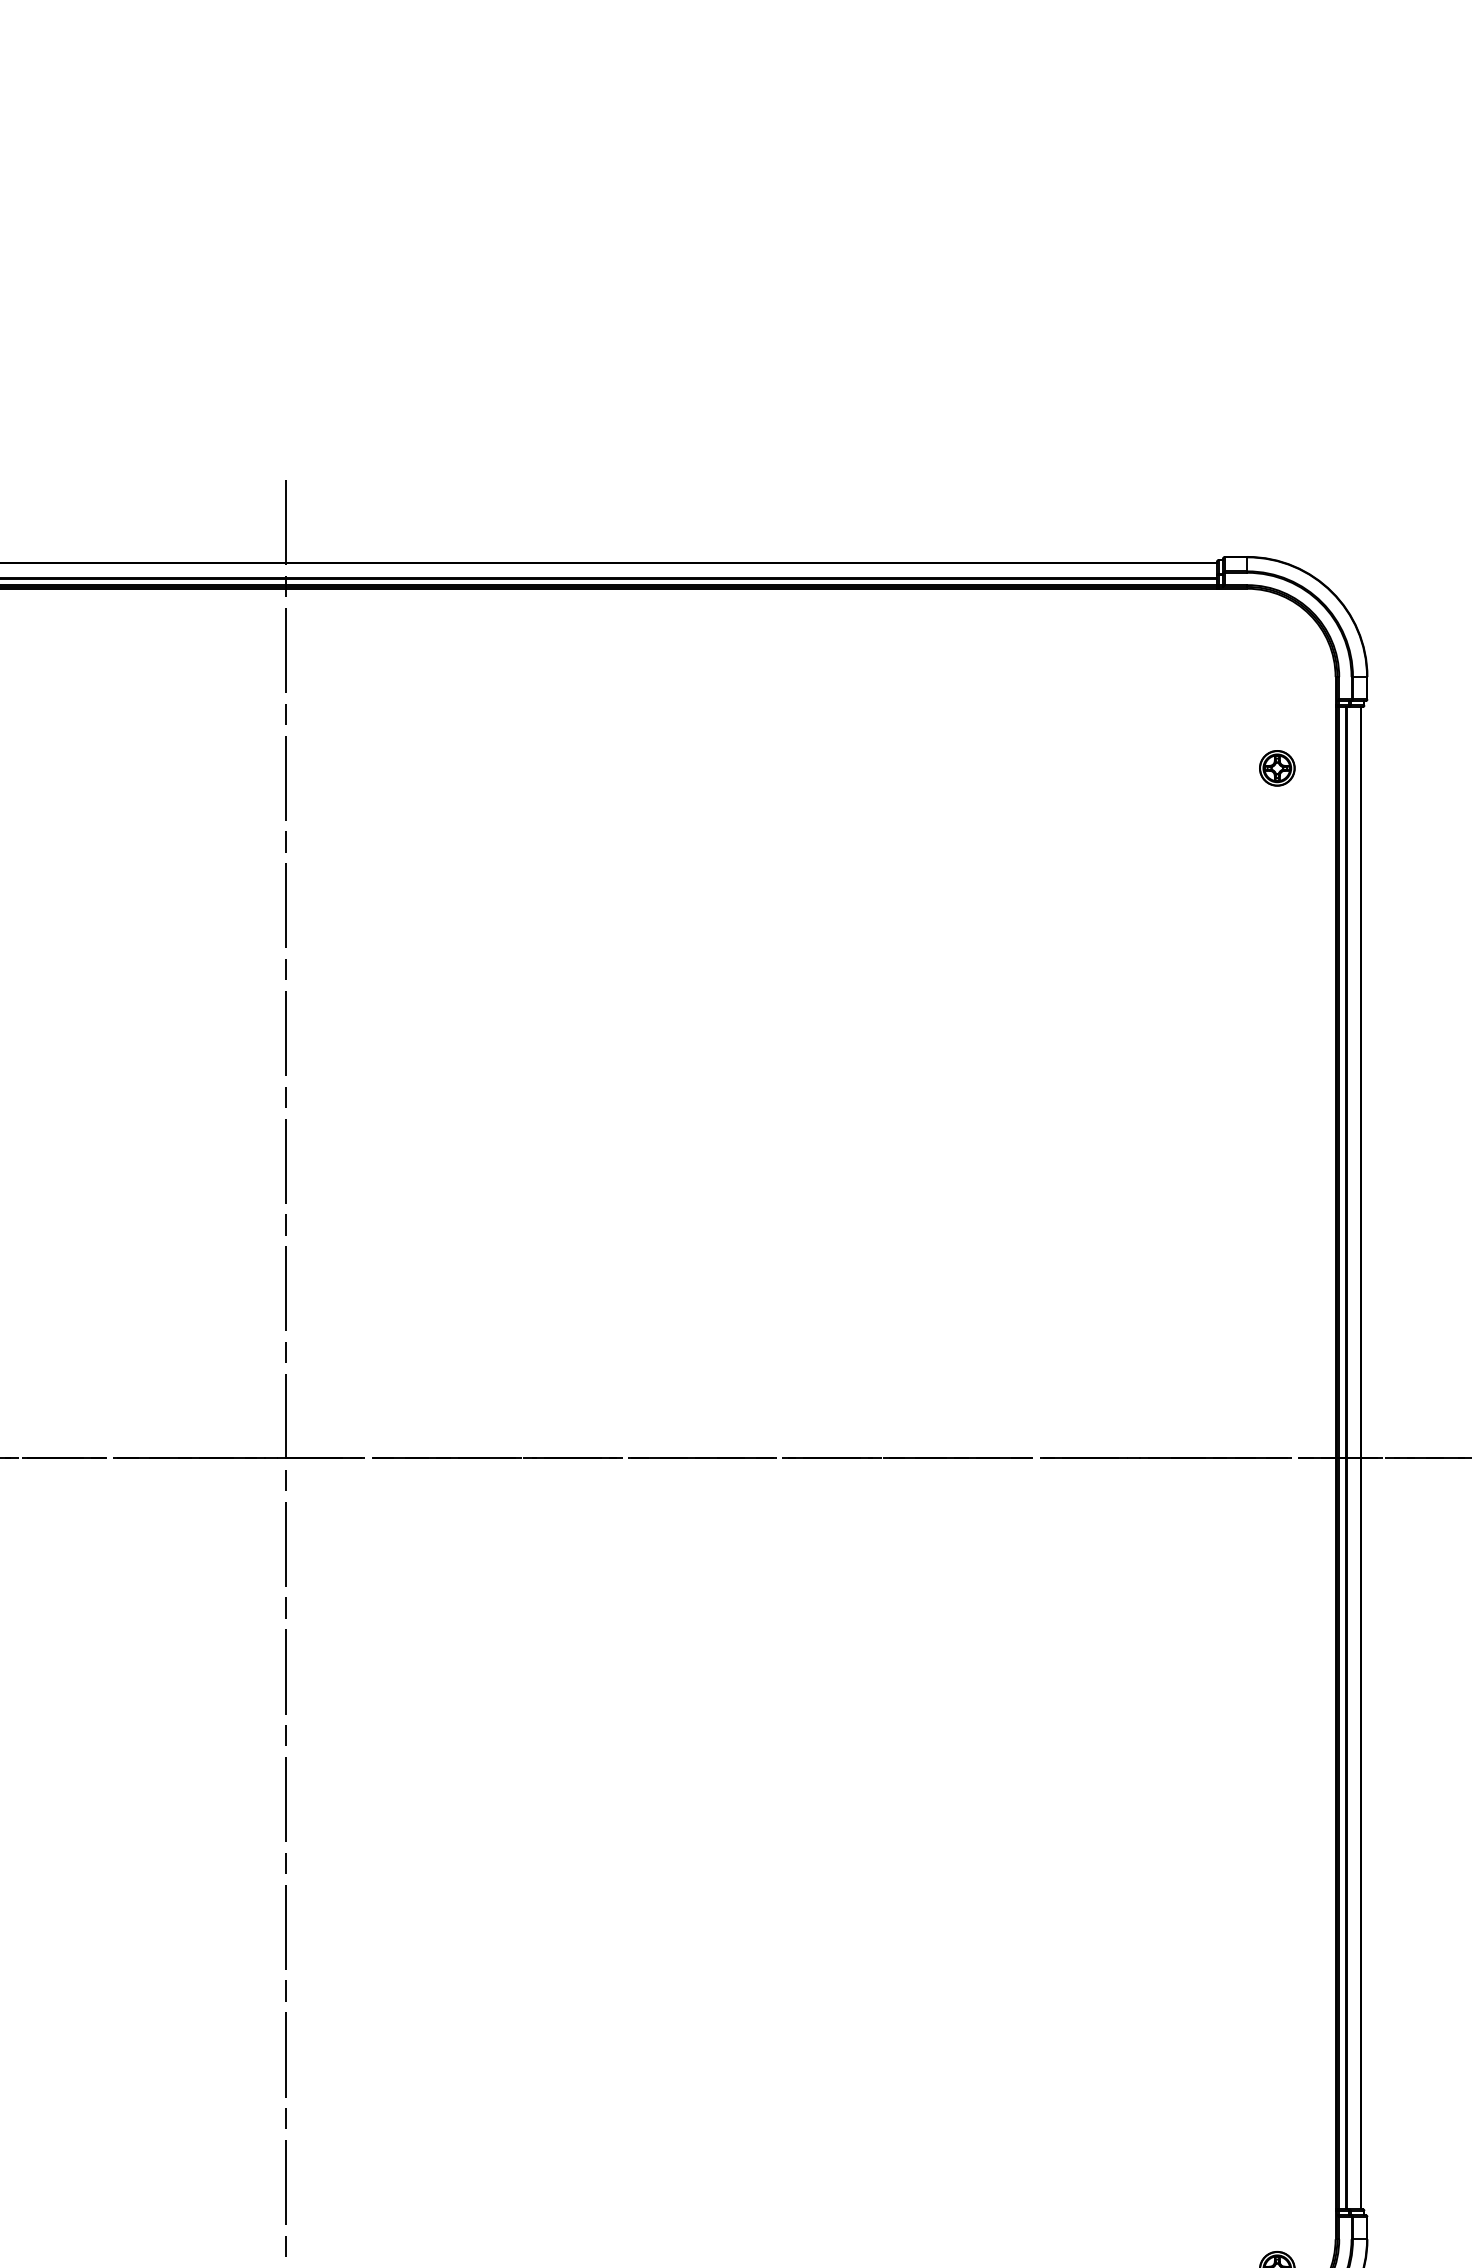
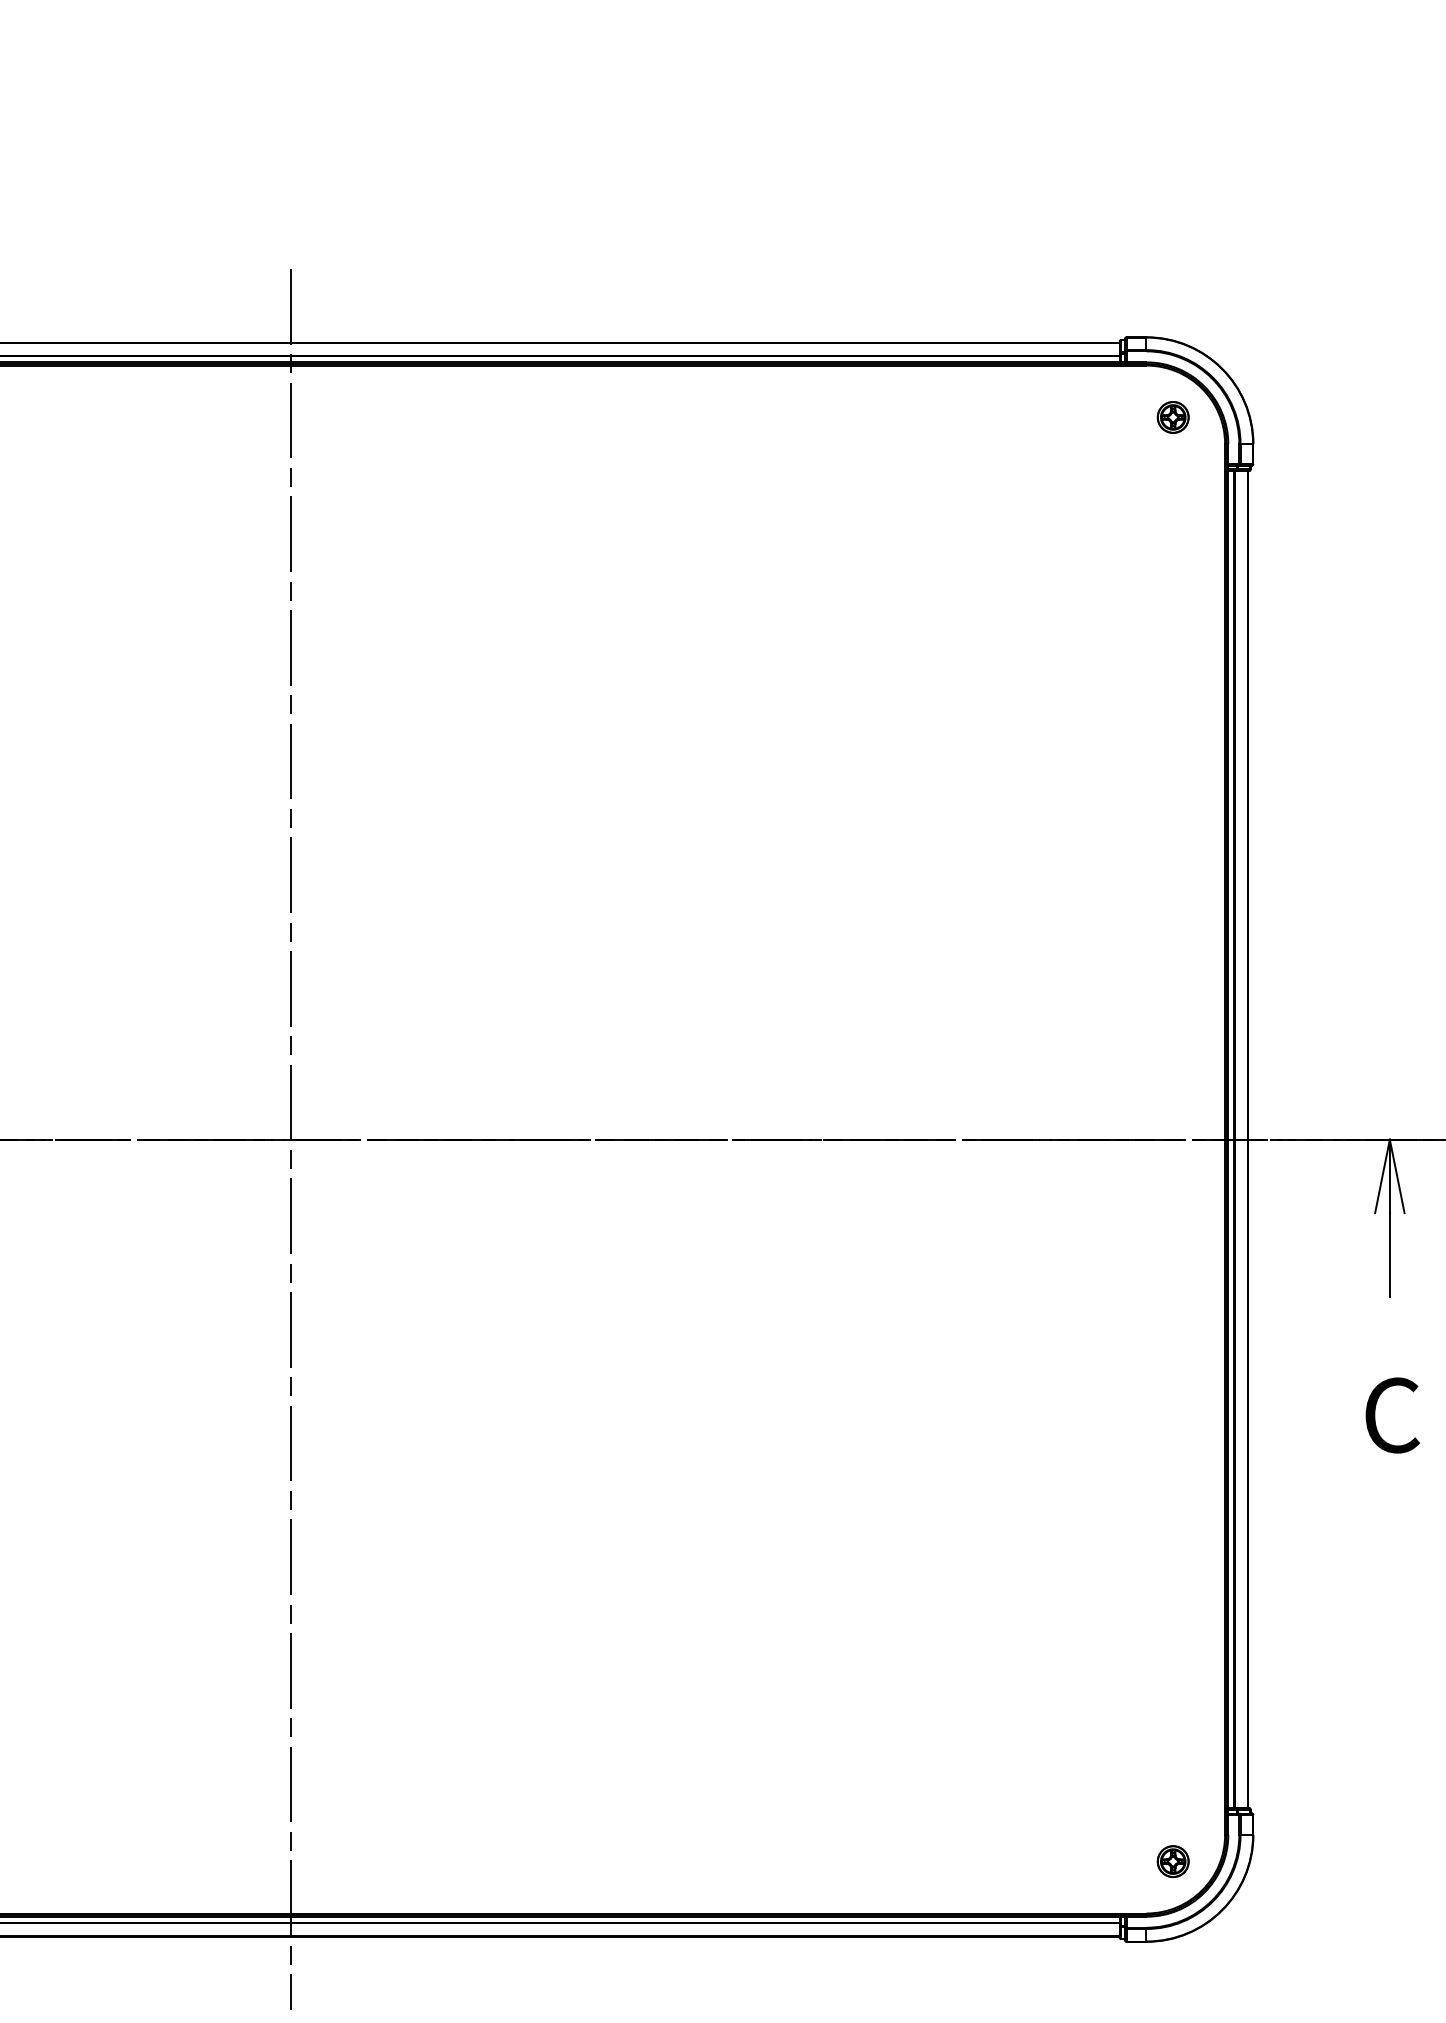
part: (1276, 768) -> (1172, 417), moved

